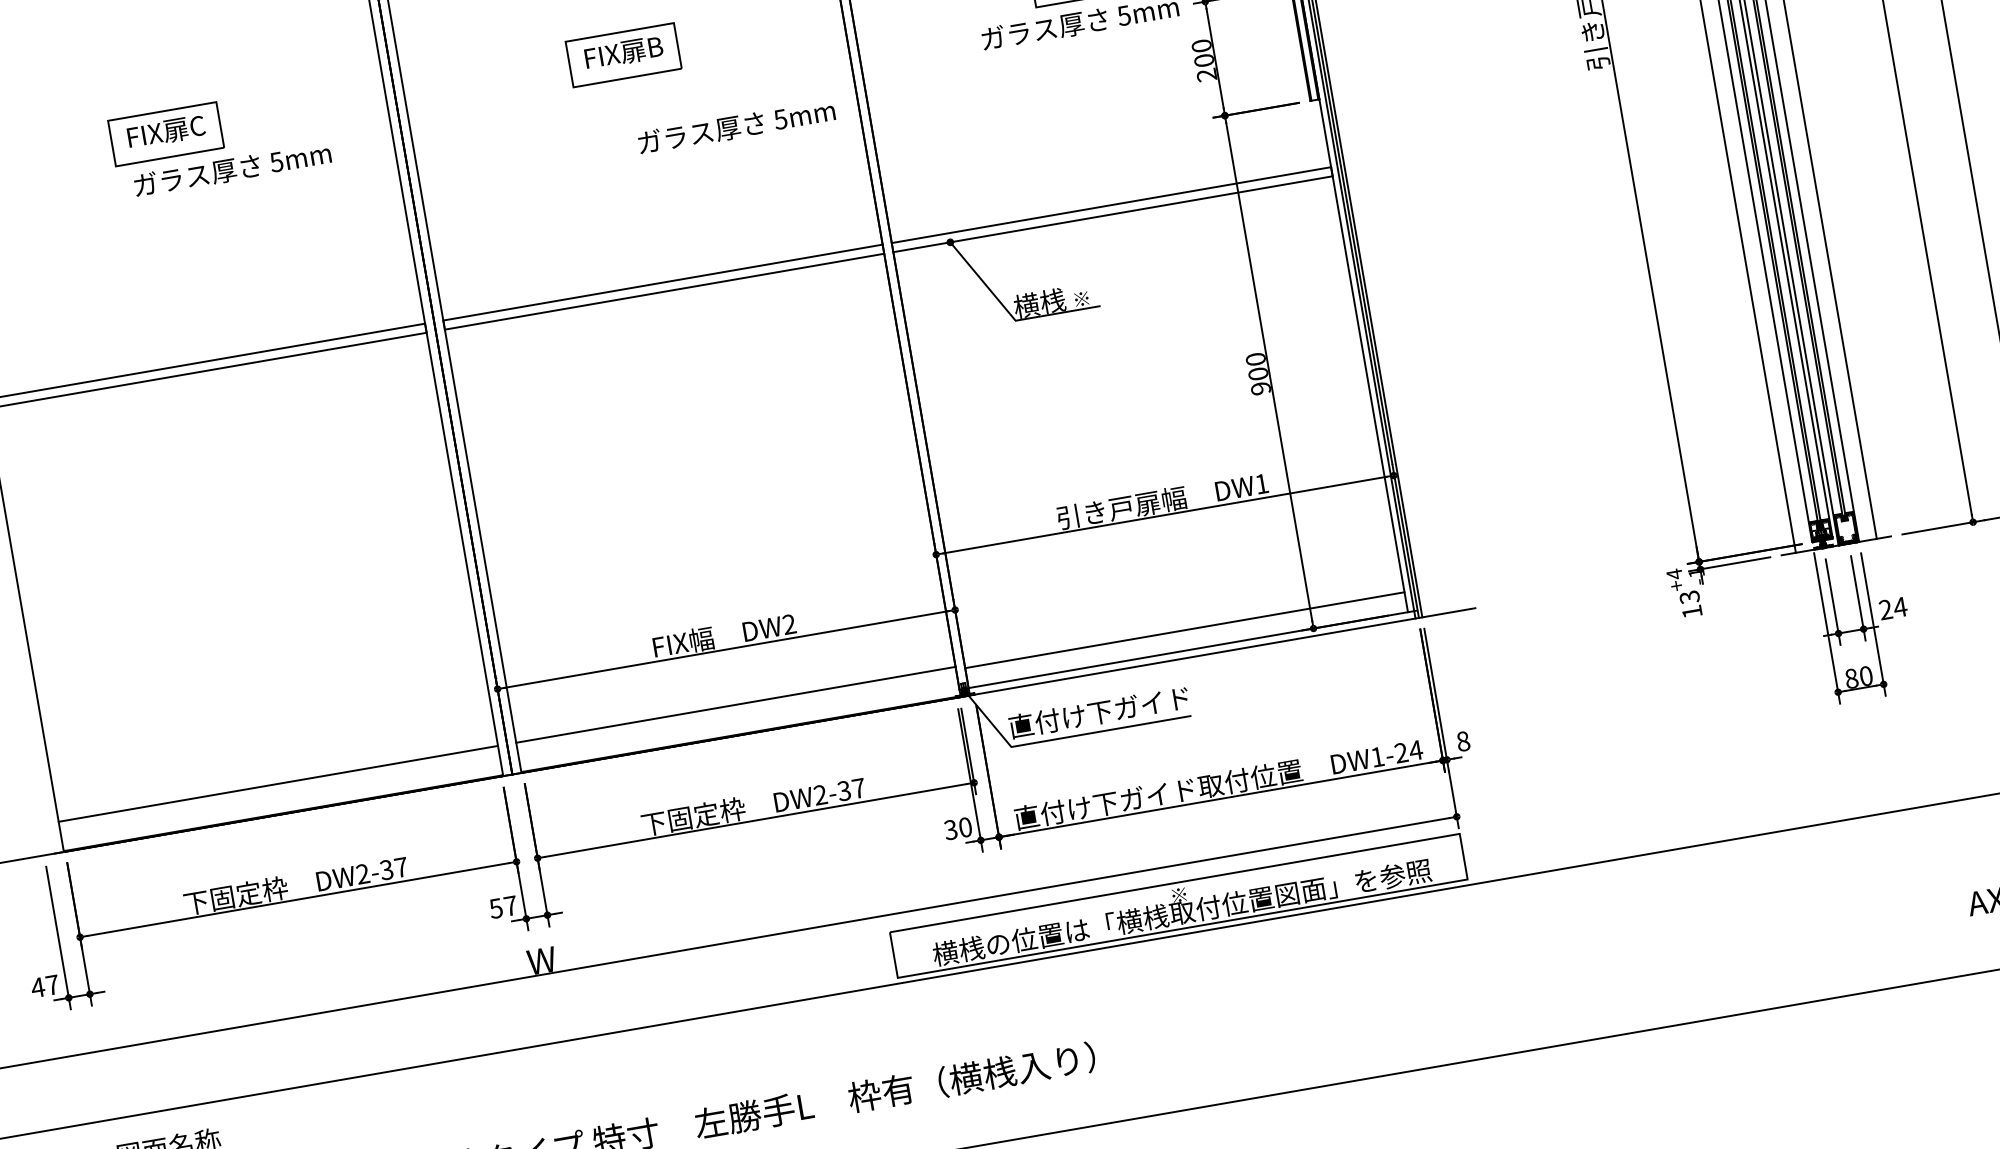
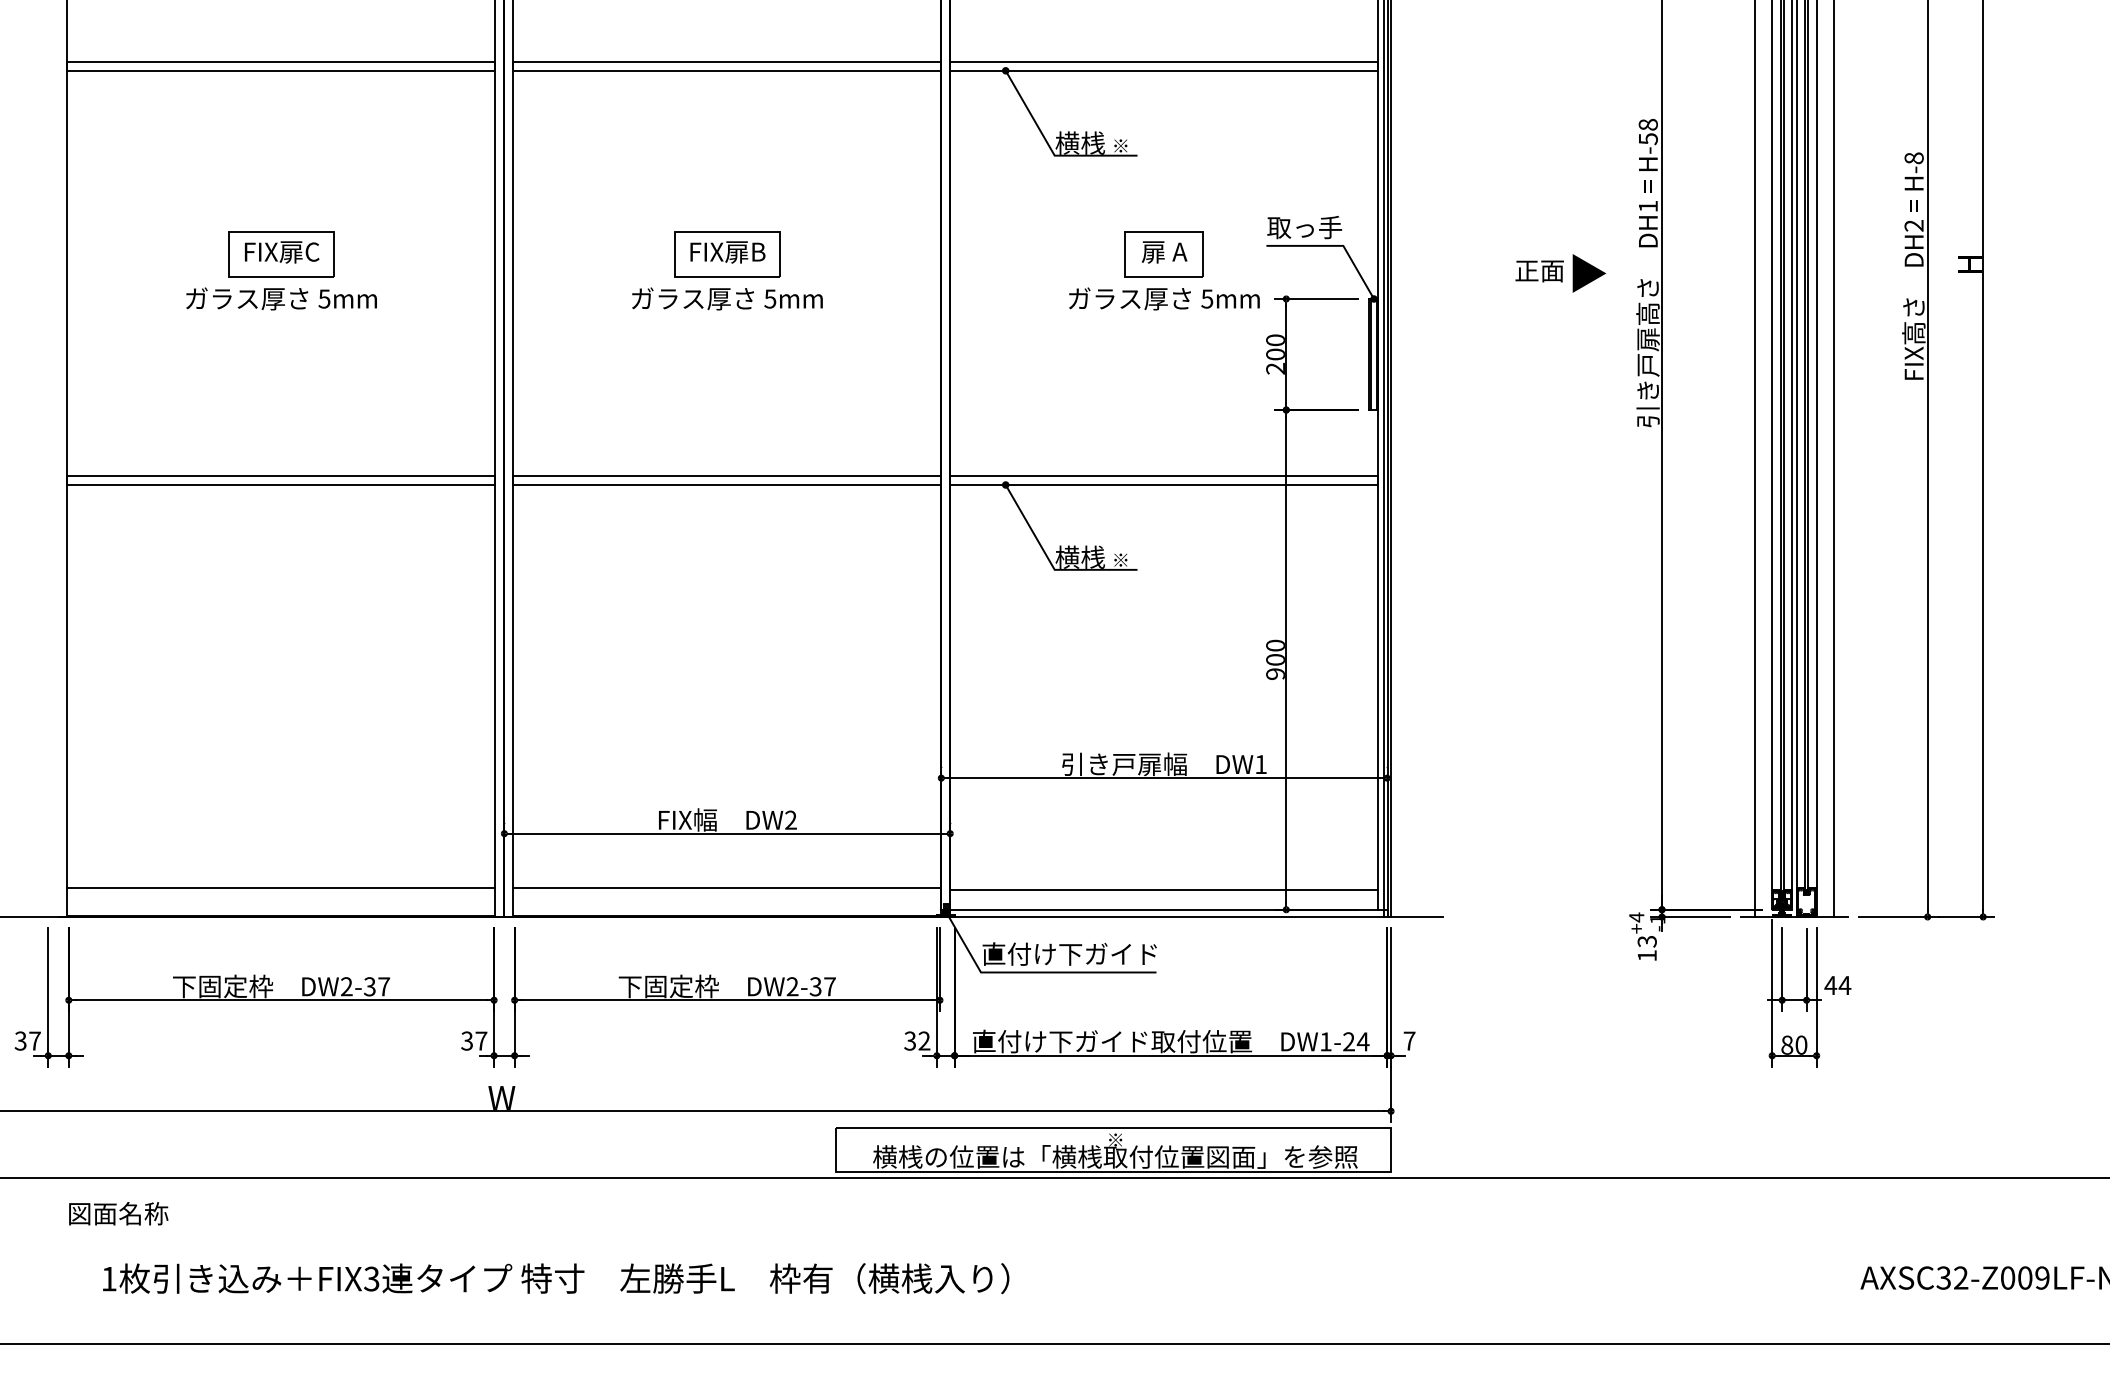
text: (736, 126) -> (727, 298), moved
text: (232, 169) -> (281, 298), moved
text: (1885, 608) -> (1830, 984), 24 -> 44
text: (1463, 740) -> (1409, 1040), 8 -> 7
text: (965, 826) -> (924, 1040), 30 -> 32
text: (495, 908) -> (466, 1040), 57 -> 37
text: (37, 987) -> (20, 1040), 47 -> 37

